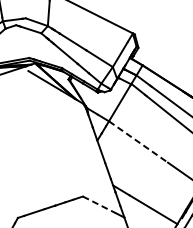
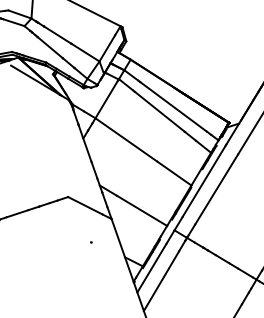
line: (138, 141) -> (126, 139), dashed -> solid
line: (99, 204) -> (85, 205), dashed -> solid

